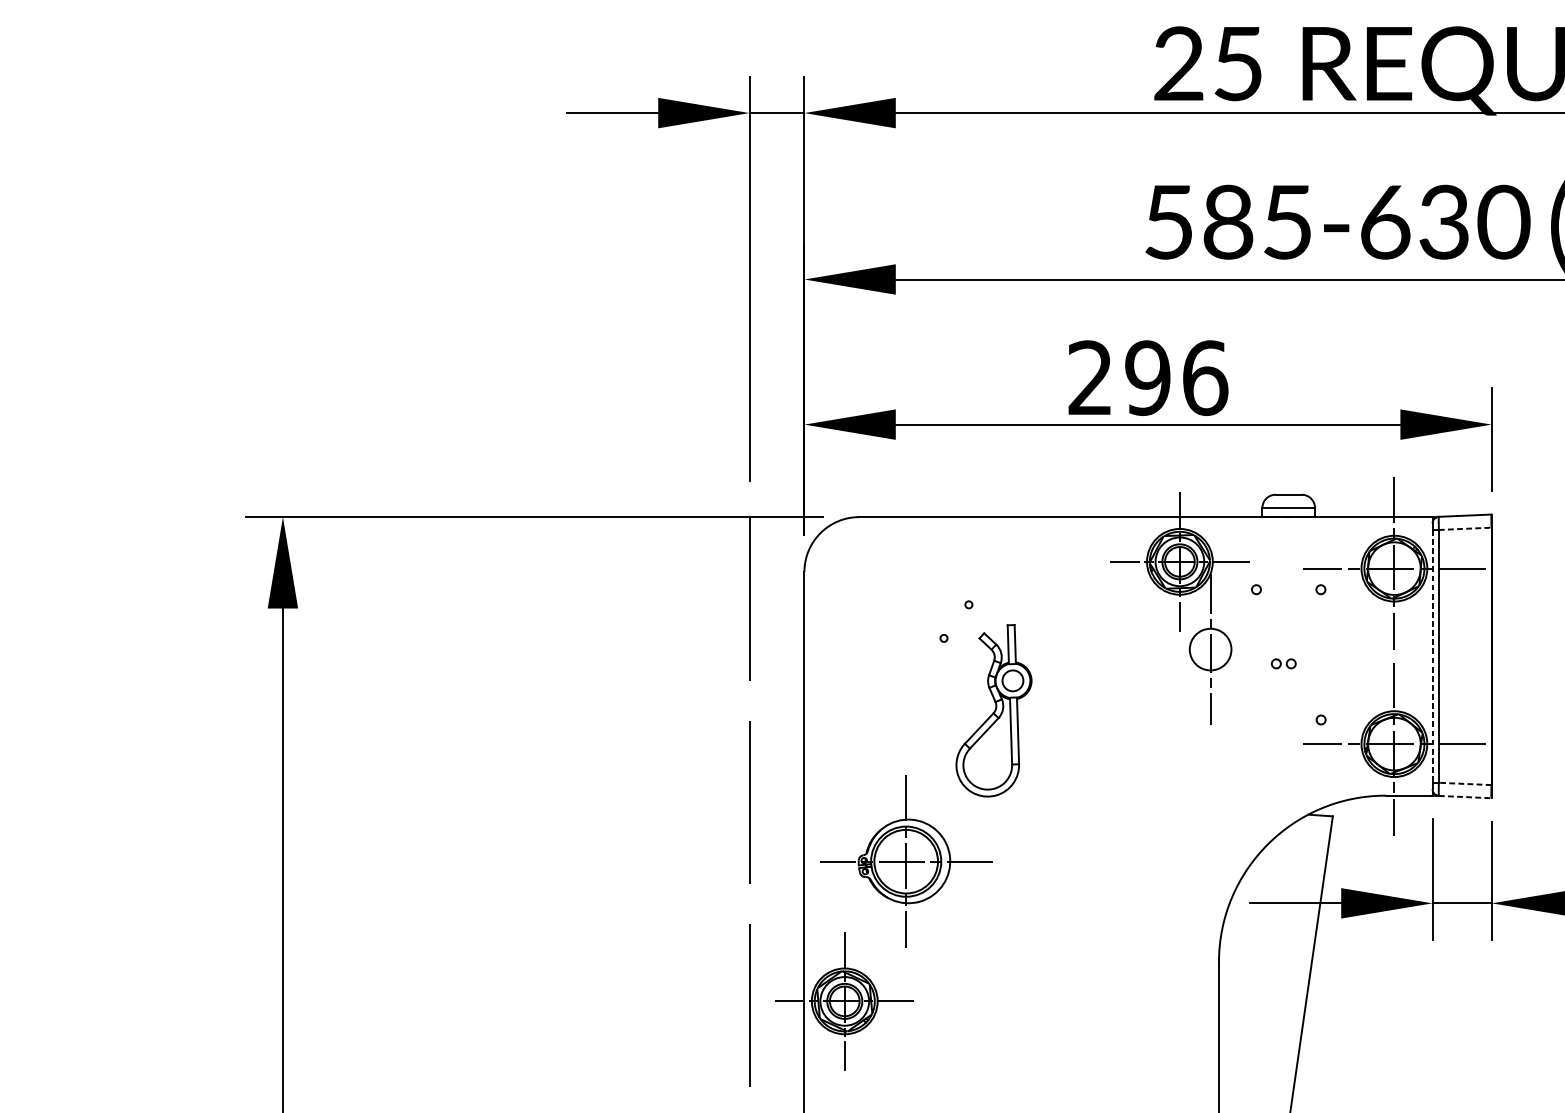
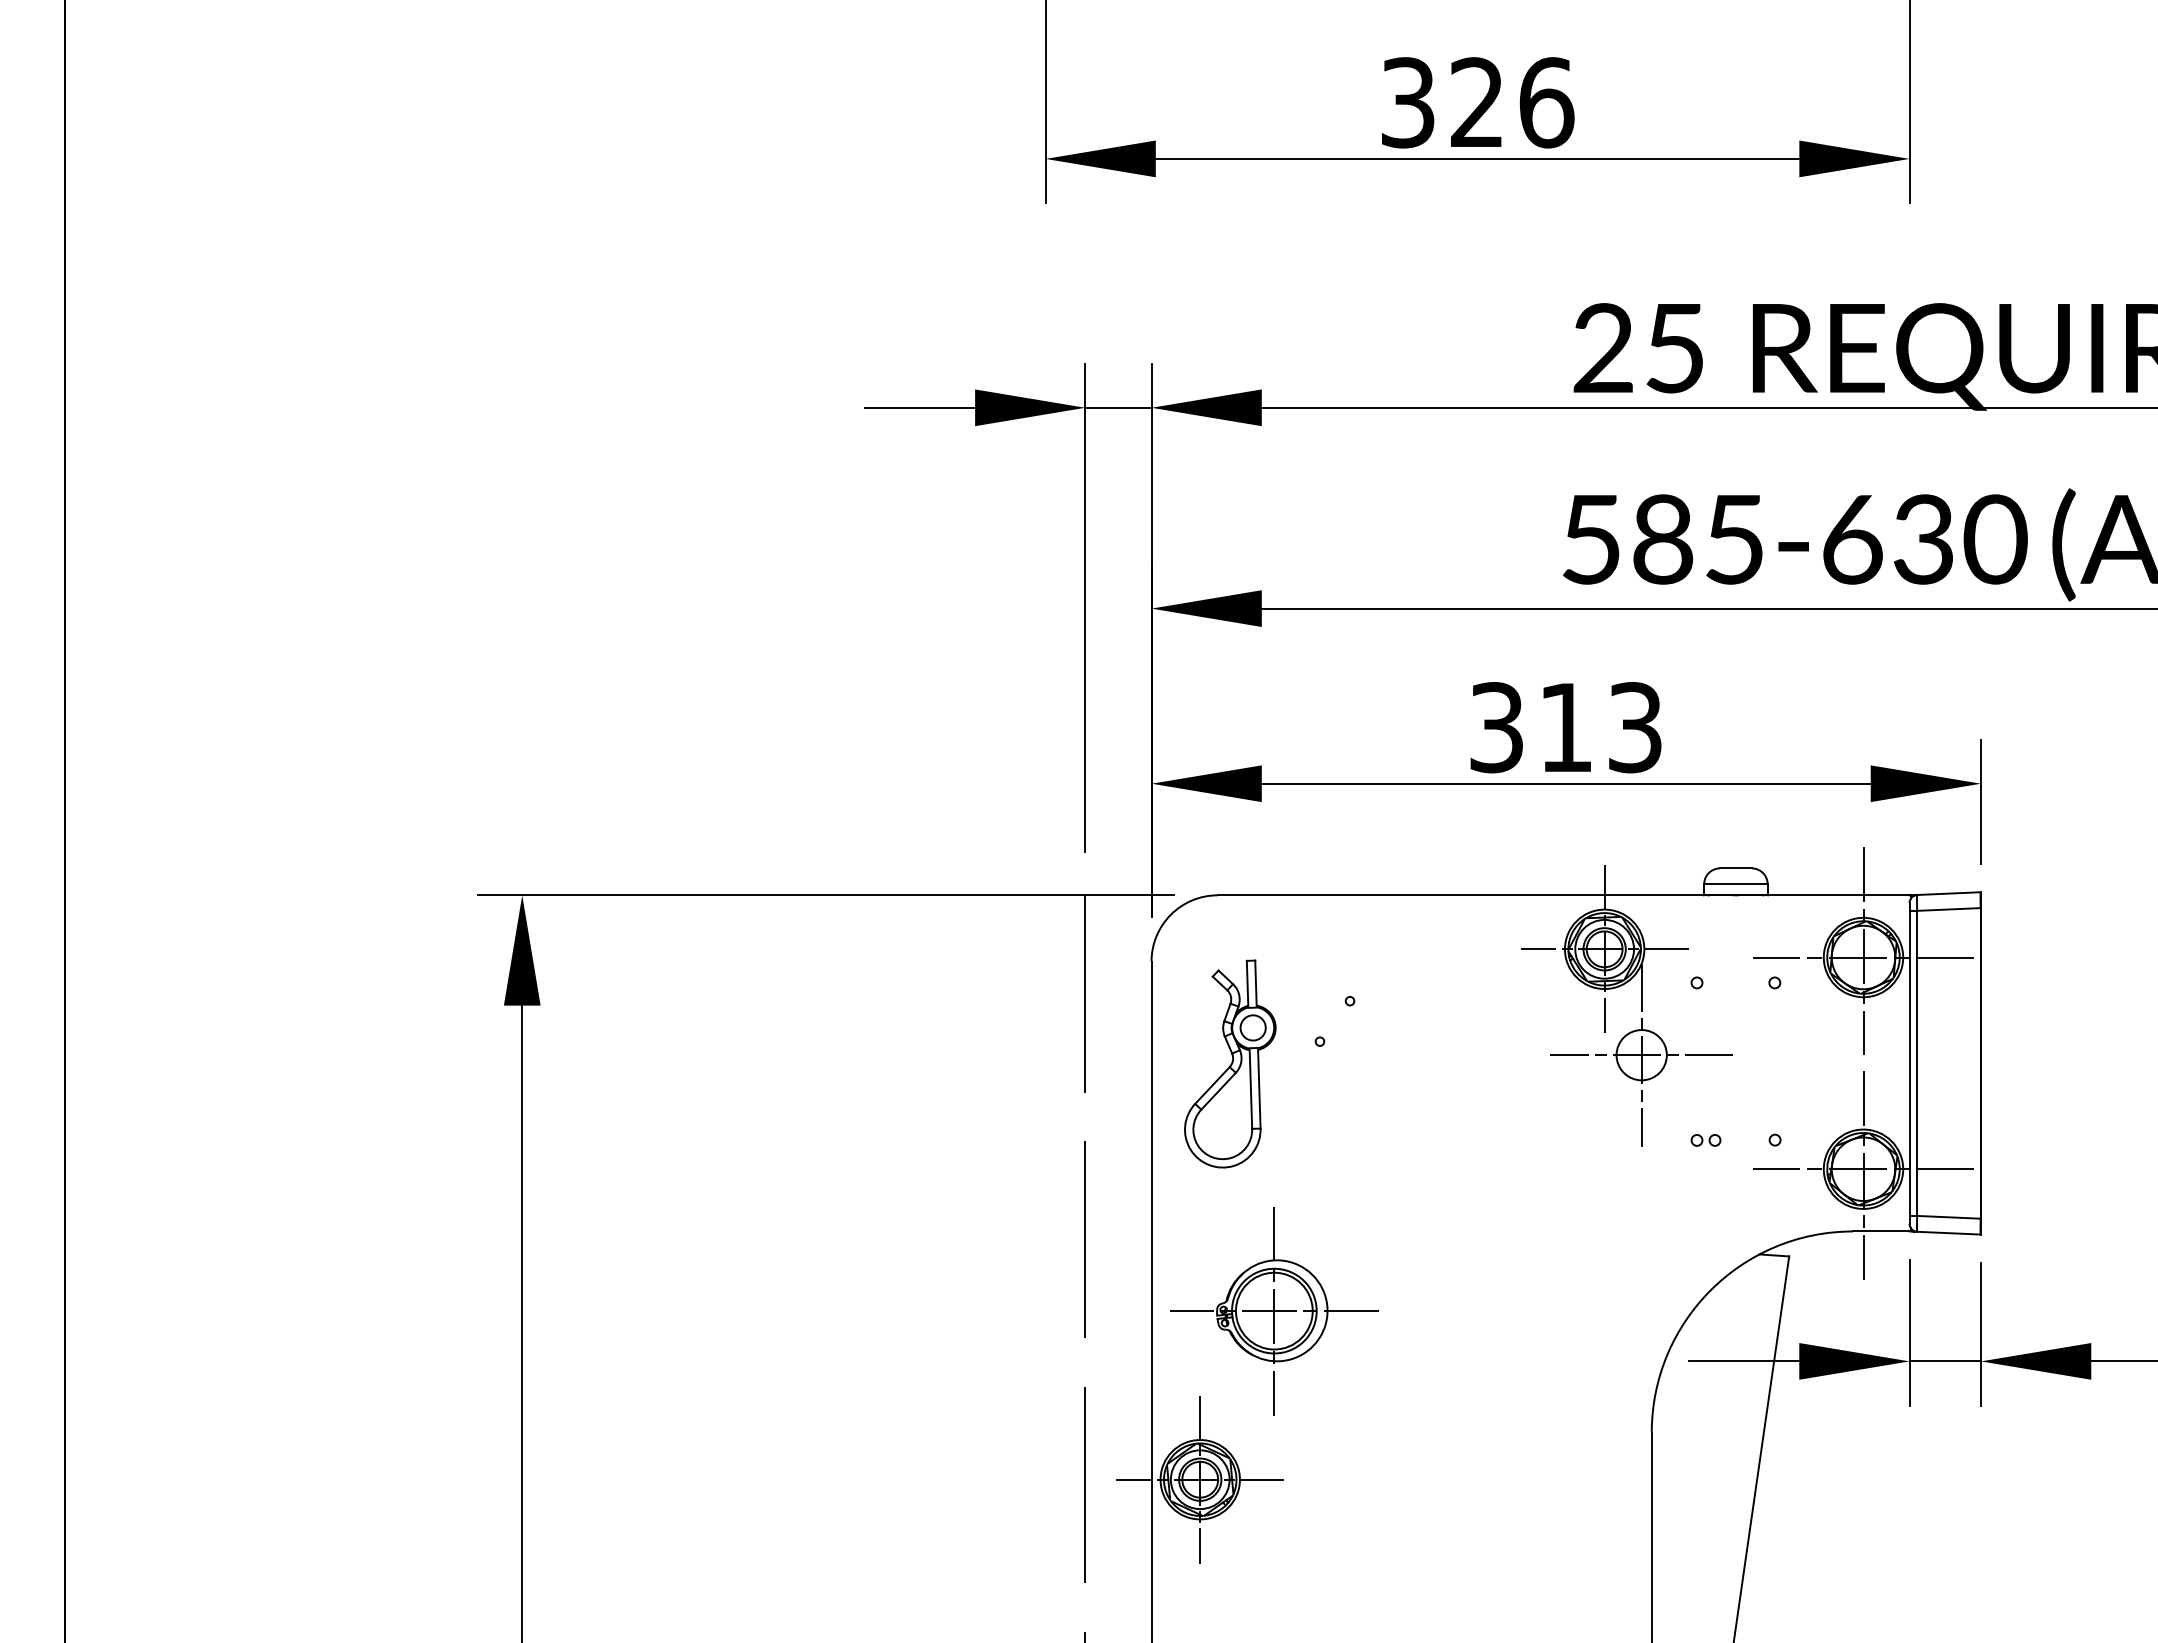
text: (1148, 378) -> (1566, 727), 296 -> 313
line: (1464, 528) -> (1948, 909), dashed -> solid
line: (1210, 649) -> (1641, 1055), added
line: (1432, 656) -> (1909, 1063), dashed -> solid
part: (1283, 663) -> (1705, 1140), moved
part: (994, 710) -> (1230, 1063), moved
line: (1464, 784) -> (1948, 1217), dashed -> solid
line: (1464, 797) -> (1948, 1233), dashed -> solid

